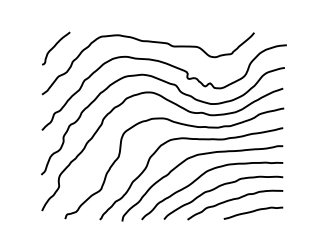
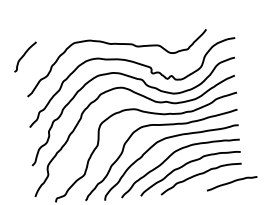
curve: (55, 46) -> (24, 55), moved
curve: (253, 212) -> (232, 183), moved

